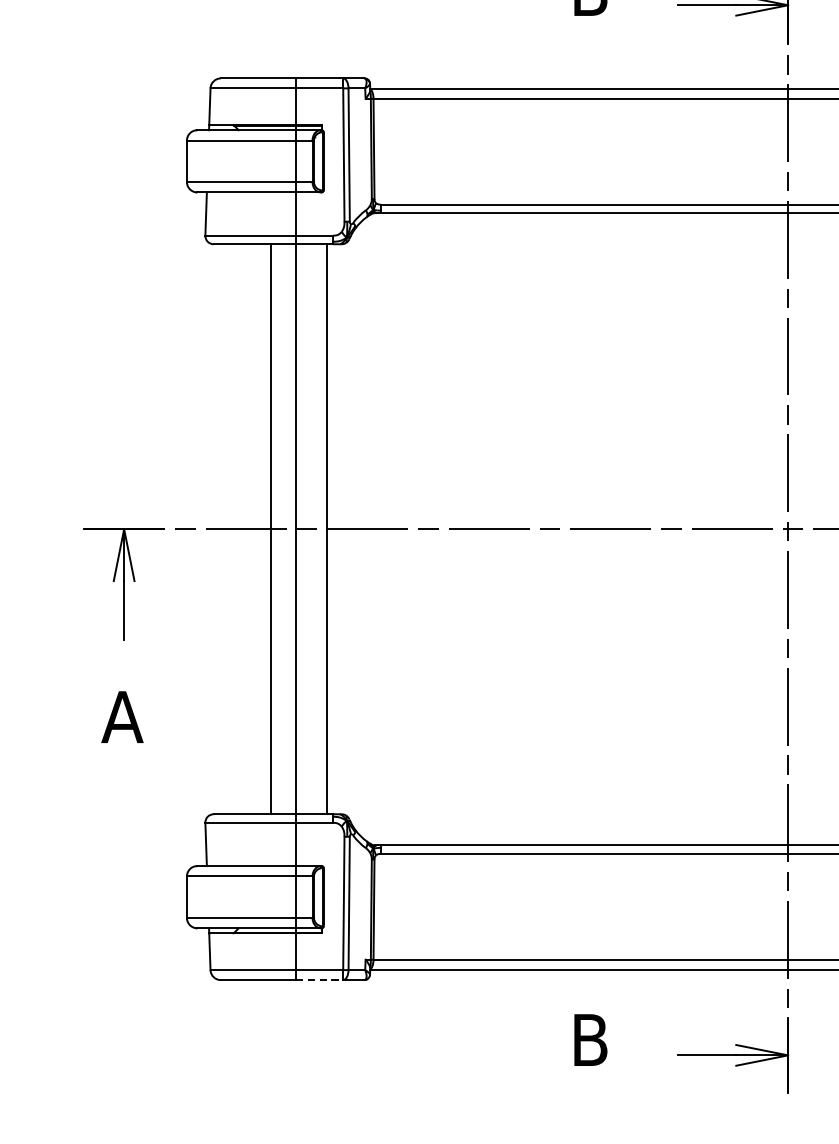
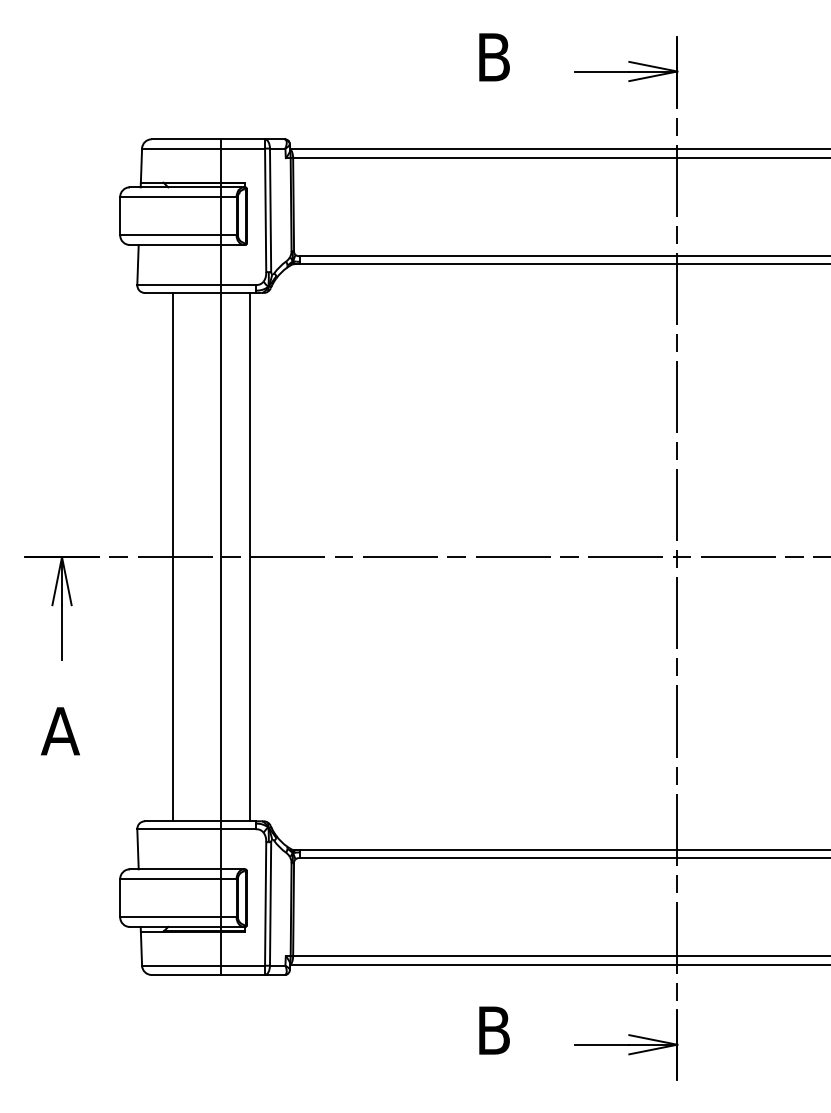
line: (271, 529) -> (173, 557), moved
line: (319, 979) -> (243, 974), dashed -> solid

